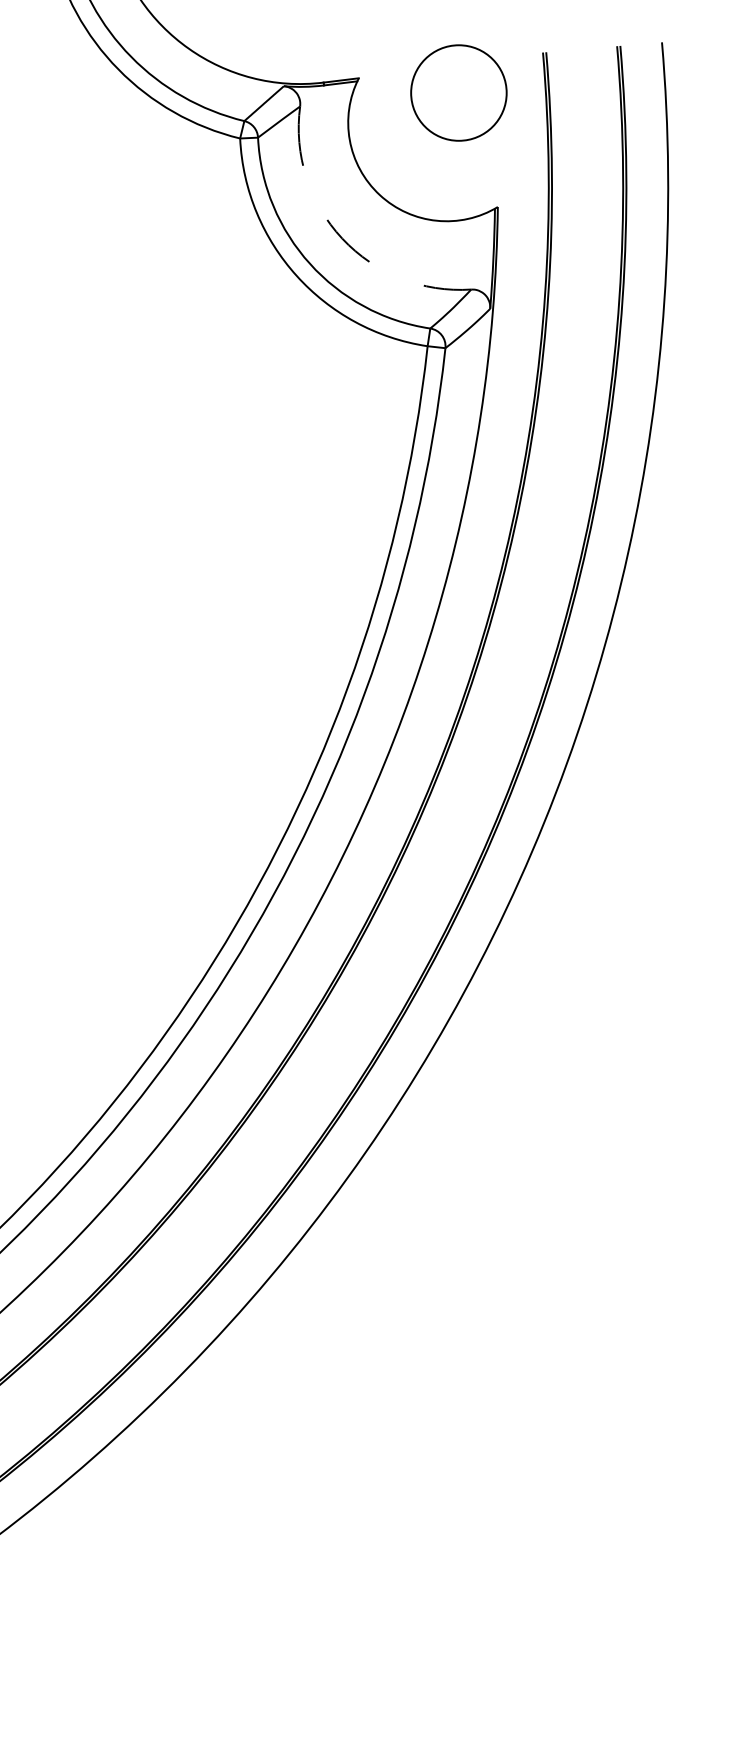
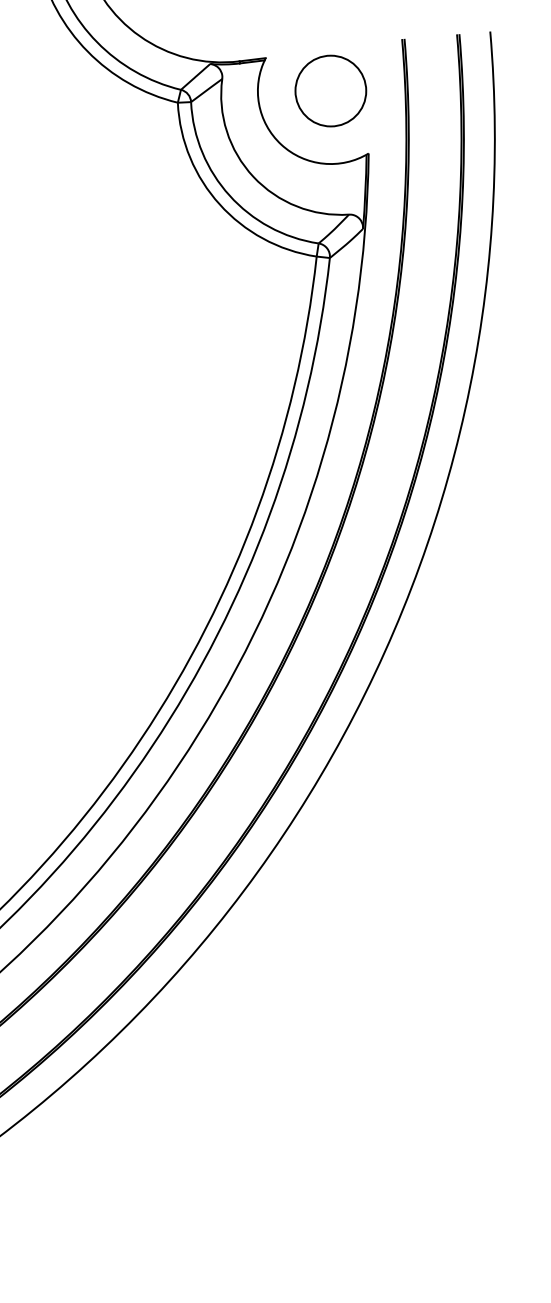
circle: (458, 92) -> (330, 90), moved
arc: (342, 238) -> (253, 176), dashed -> solid

